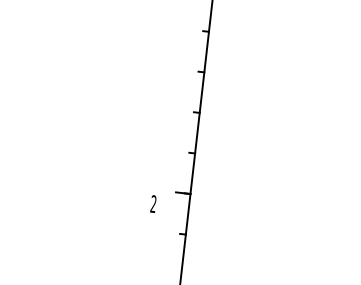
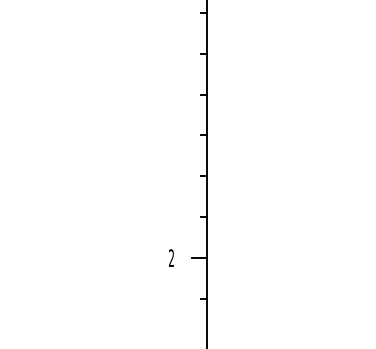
text: (153, 203) -> (171, 257), moved

